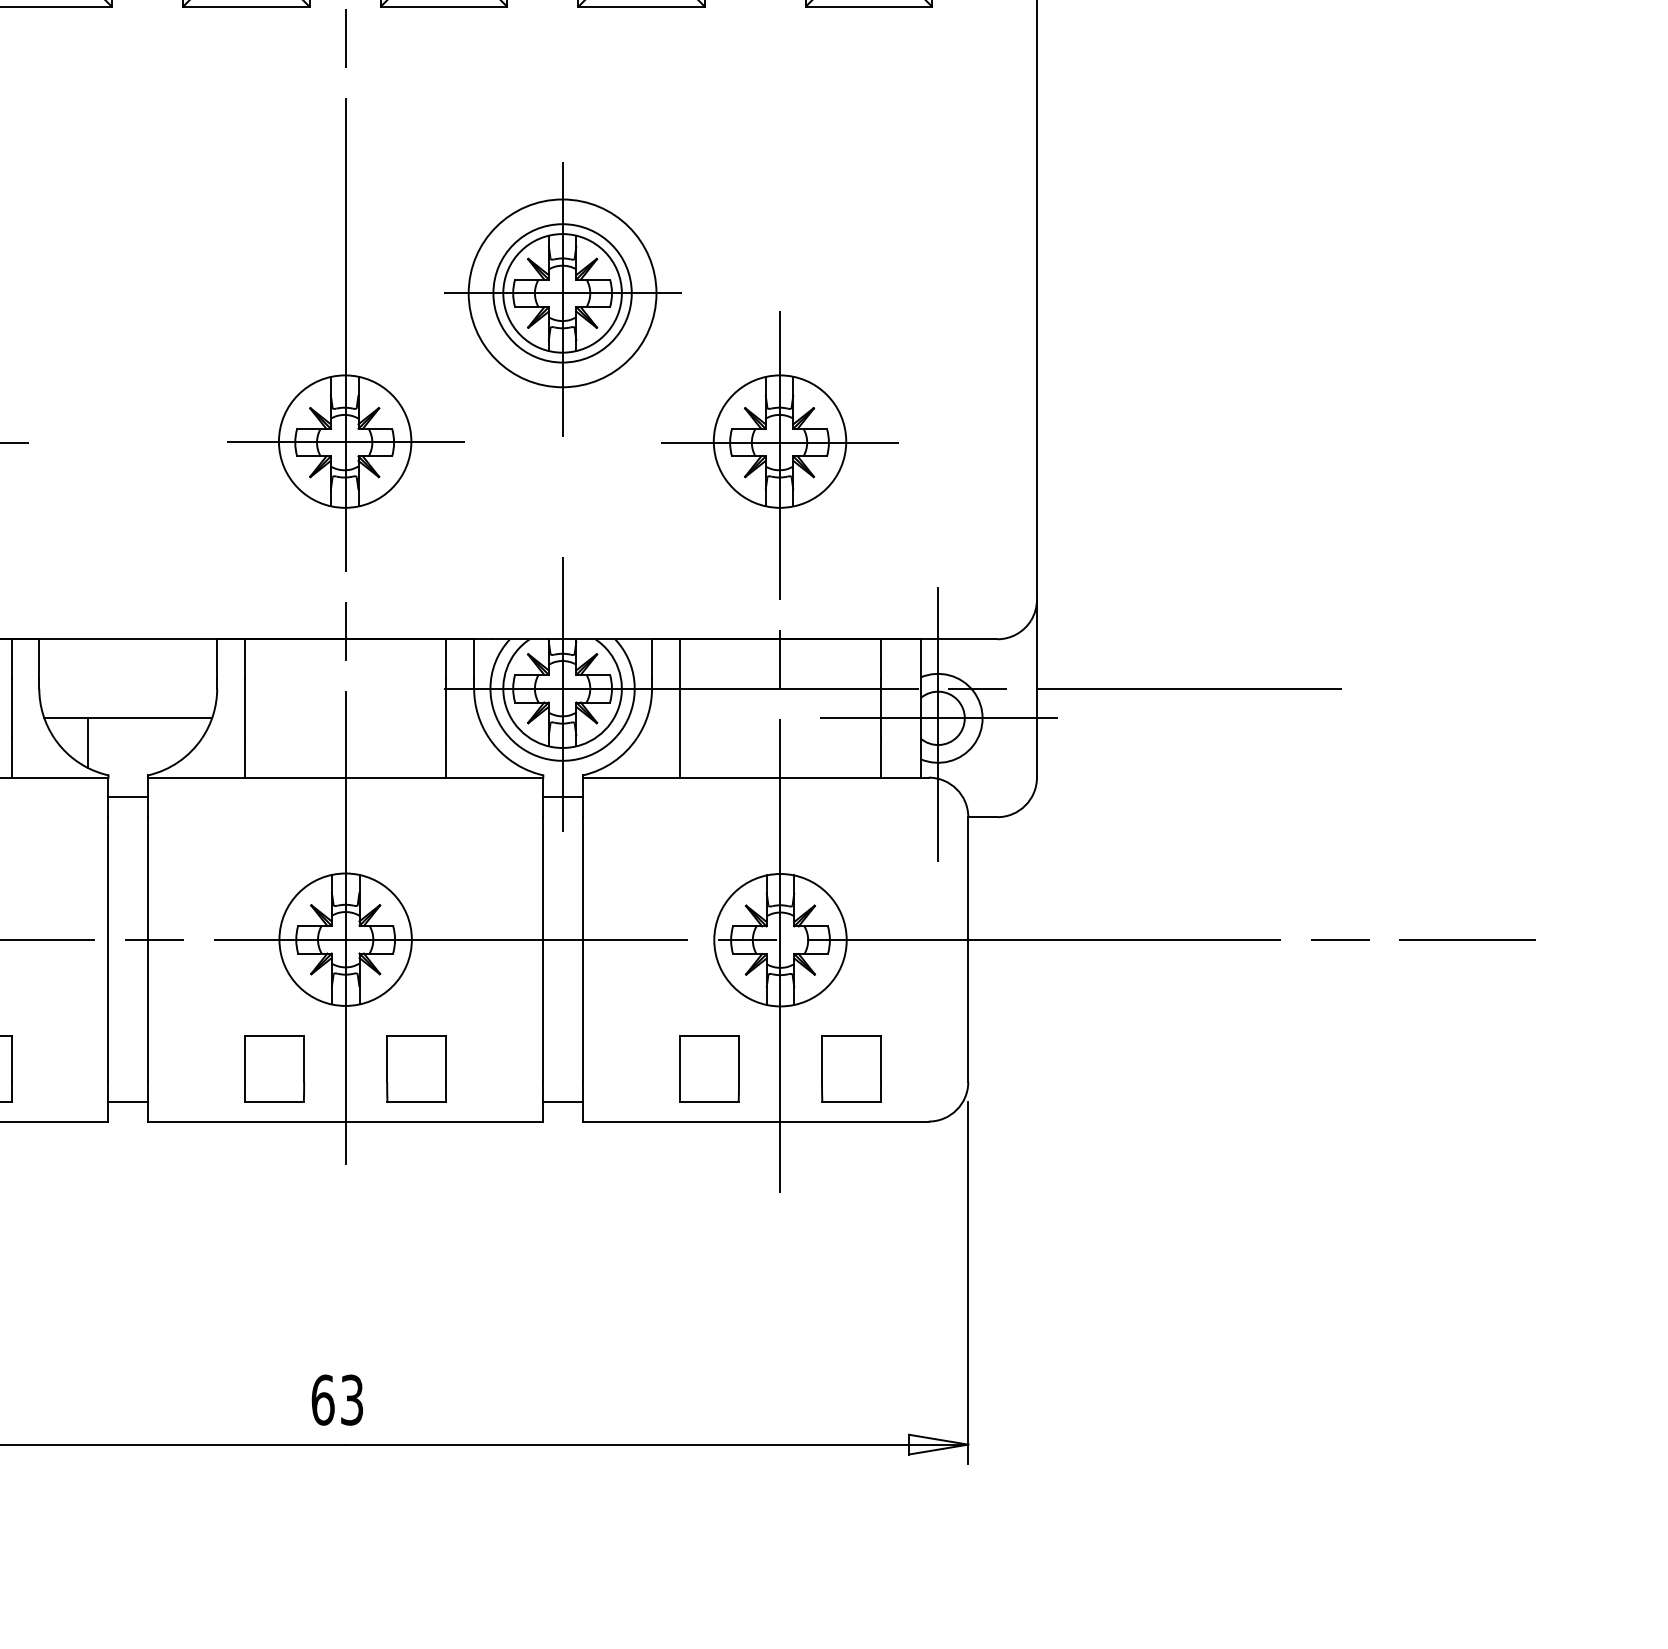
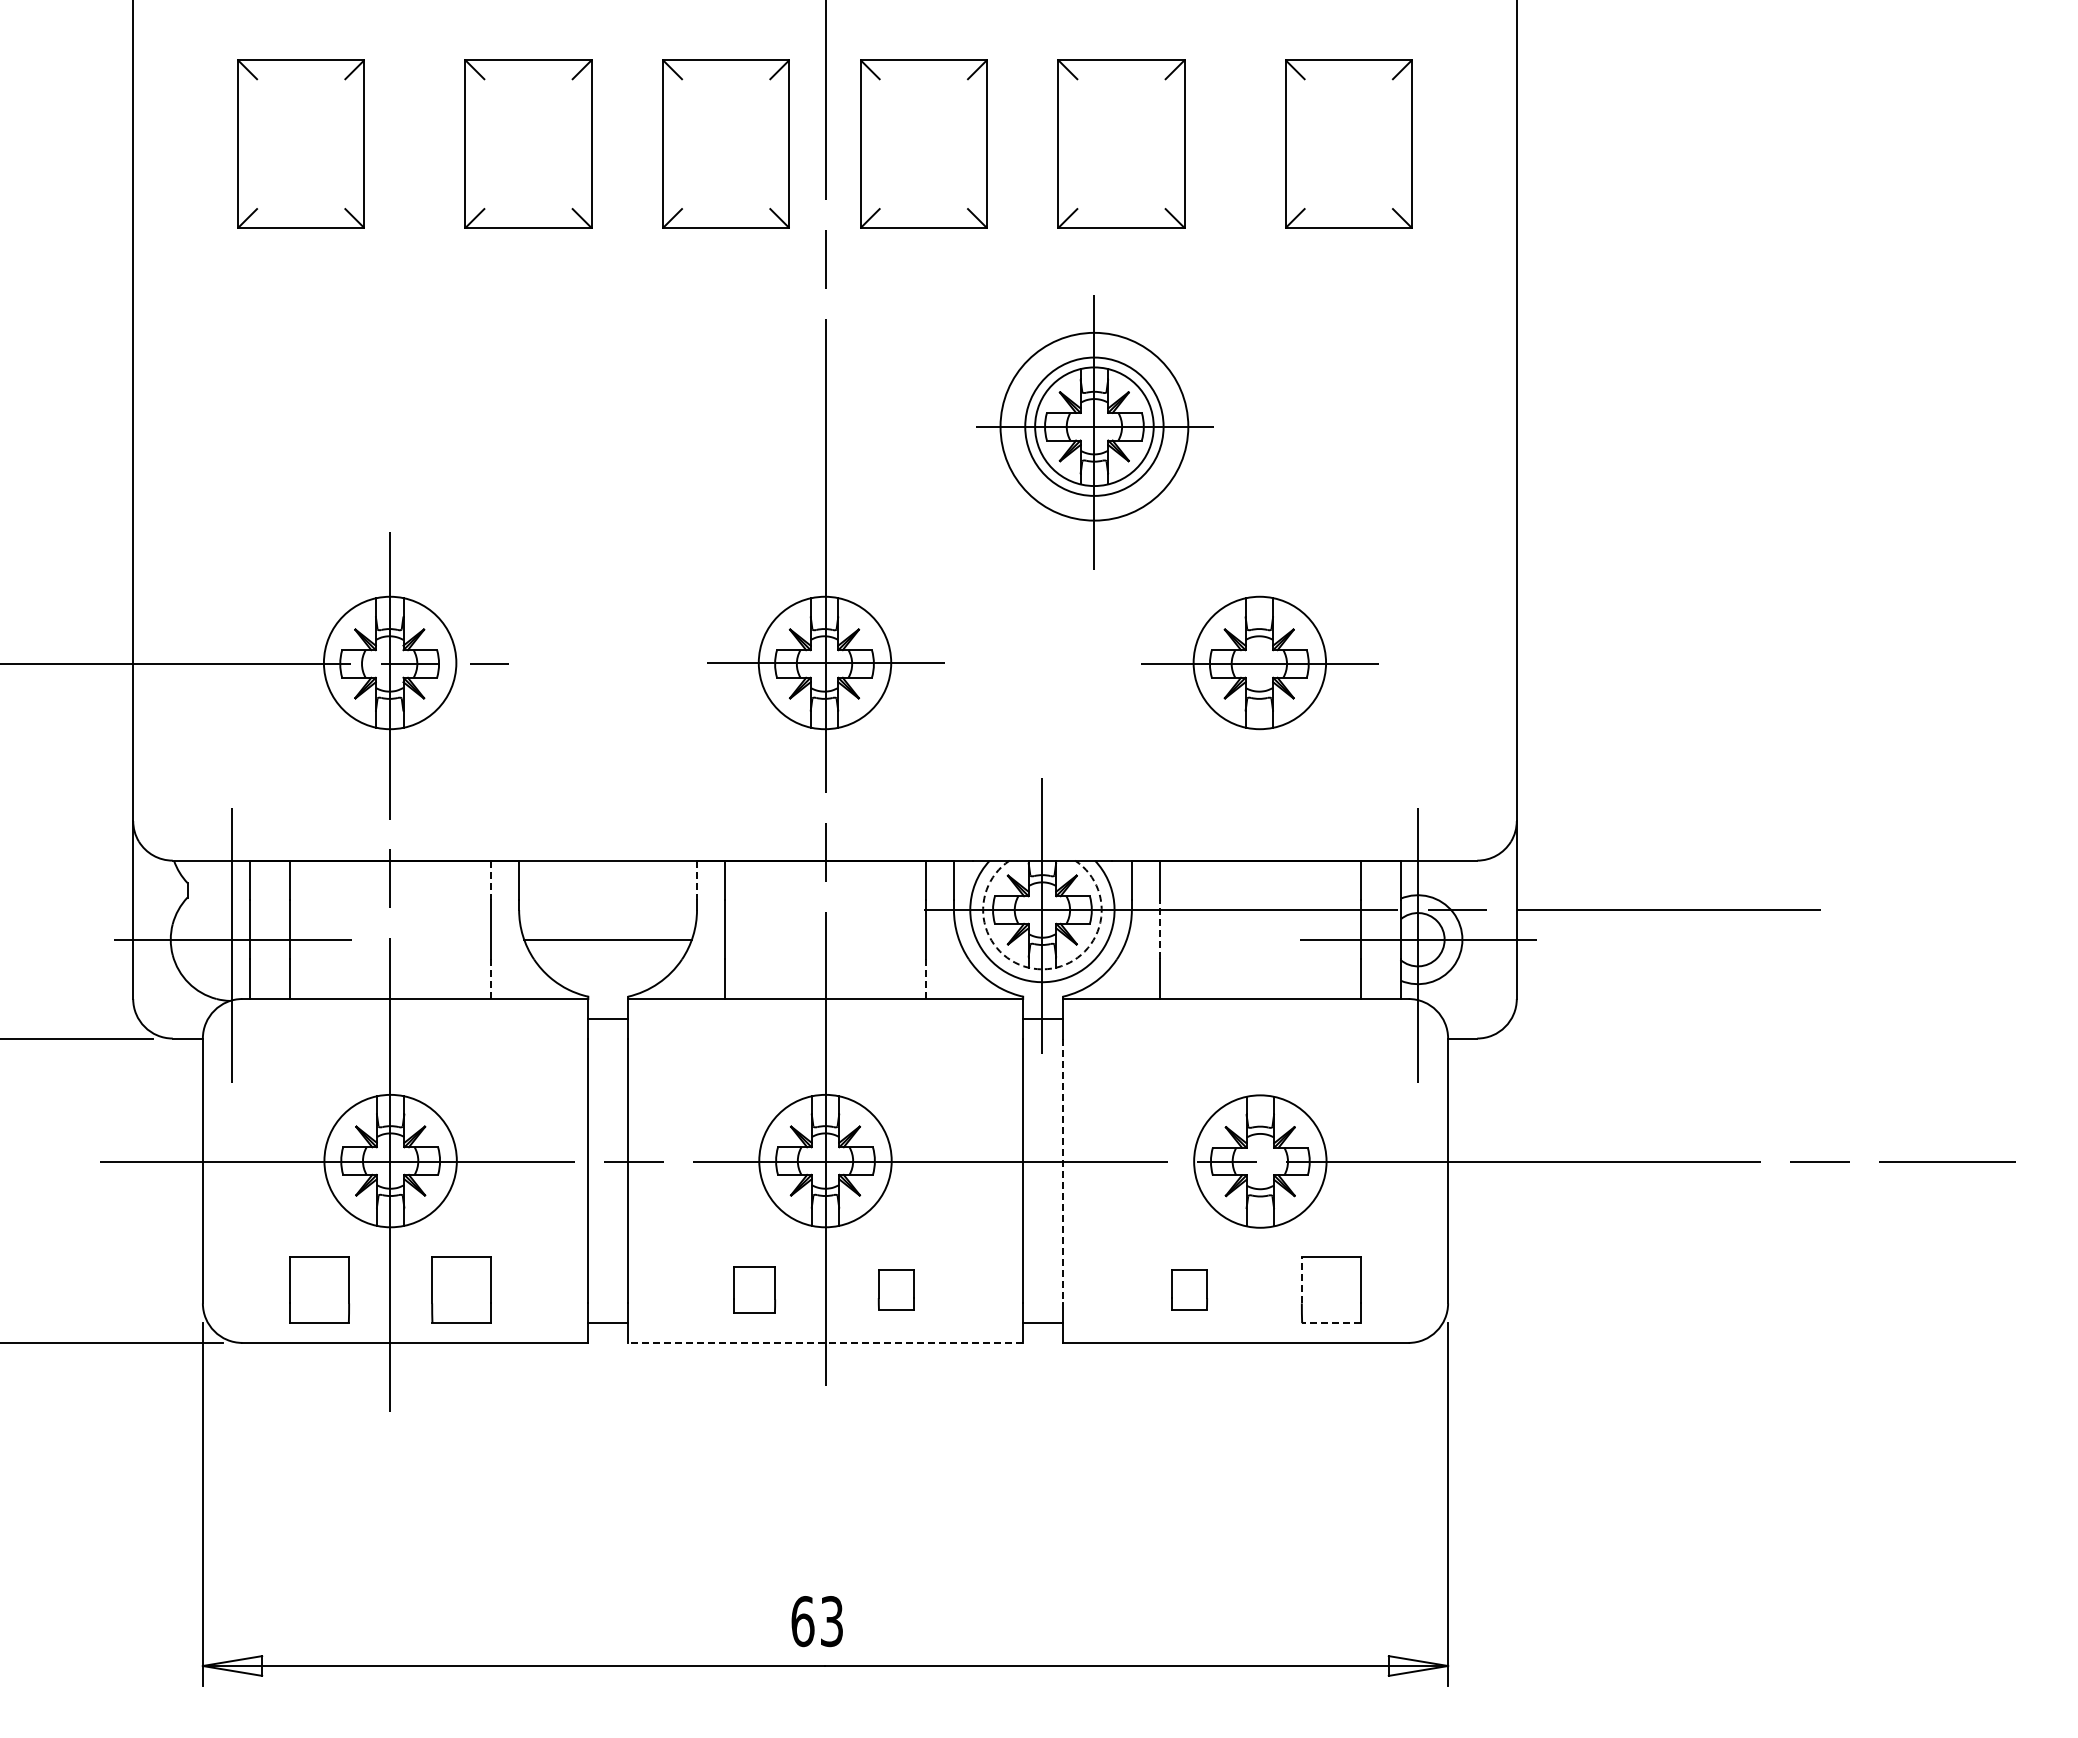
part: (562, 299) -> (1094, 432), moved
line: (11, 659) -> (491, 880), solid -> dashed
line: (217, 659) -> (697, 880), solid -> dashed
line: (679, 708) -> (1159, 929), solid -> dashed
line: (88, 743) -> (568, 964), removed
arc: (562, 748) -> (1042, 969), solid -> dashed
line: (779, 752) -> (1259, 973), removed
line: (11, 758) -> (491, 979), solid -> dashed
line: (446, 758) -> (926, 979), solid -> dashed
line: (582, 950) -> (1062, 1171), solid -> dashed
line: (821, 1058) -> (1301, 1279), solid -> dashed
part: (274, 1068) -> (754, 1289), size x0.7
part: (416, 1068) -> (896, 1289), size x0.6
part: (709, 1068) -> (1189, 1289), size x0.6
line: (851, 1102) -> (1331, 1323), solid -> dashed
line: (345, 1121) -> (825, 1342), solid -> dashed

